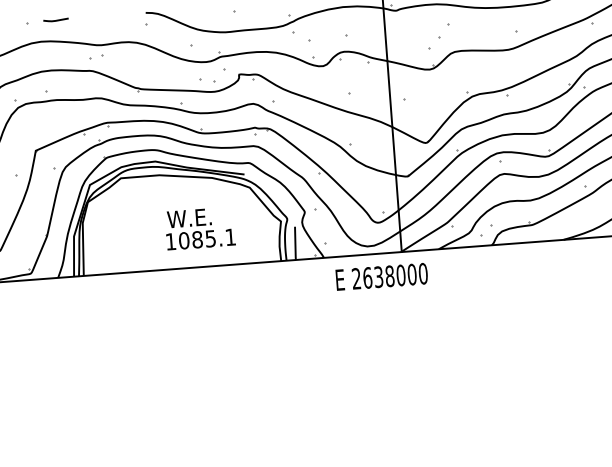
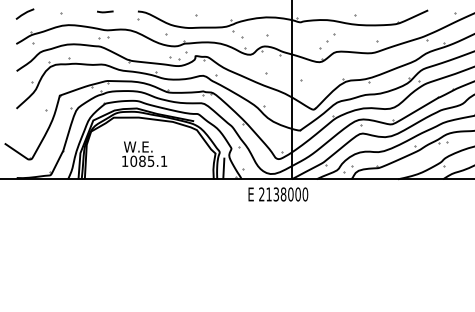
curve: (56, 19) -> (105, 11), moved
text: (199, 227) -> (144, 153), moved
text: (366, 278) -> (268, 194), 2638000 -> 2138000

